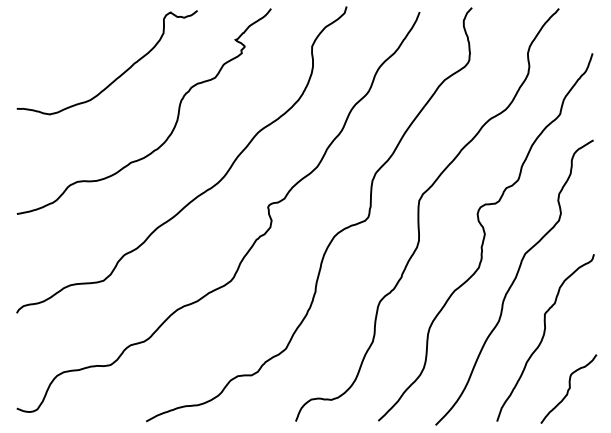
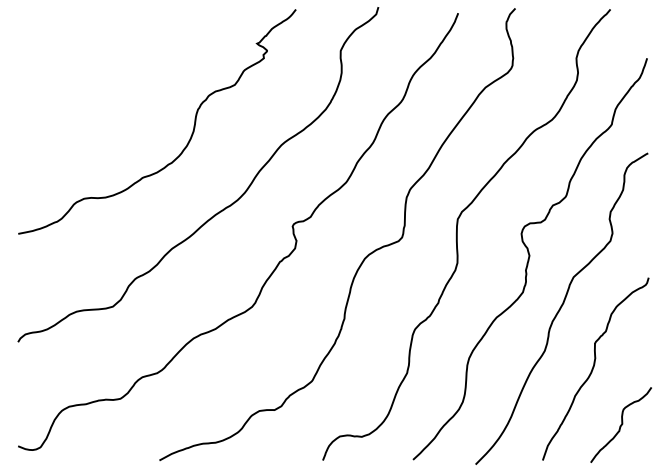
curve: (116, 77) -> (127, 84), removed

